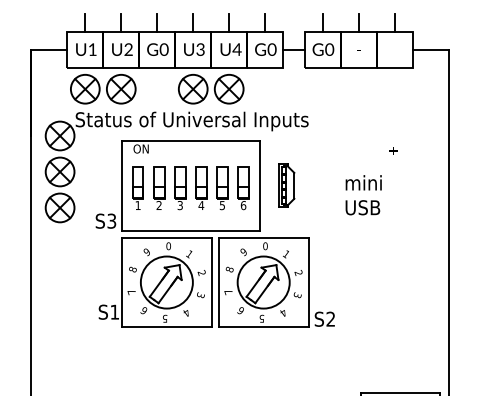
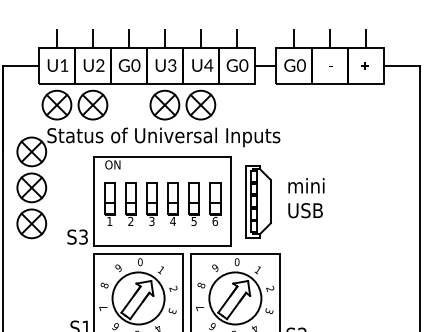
text: (393, 150) -> (365, 65), moved
part: (286, 185) -> (258, 201), size x1.67
text: (363, 195) -> (306, 198), moved

